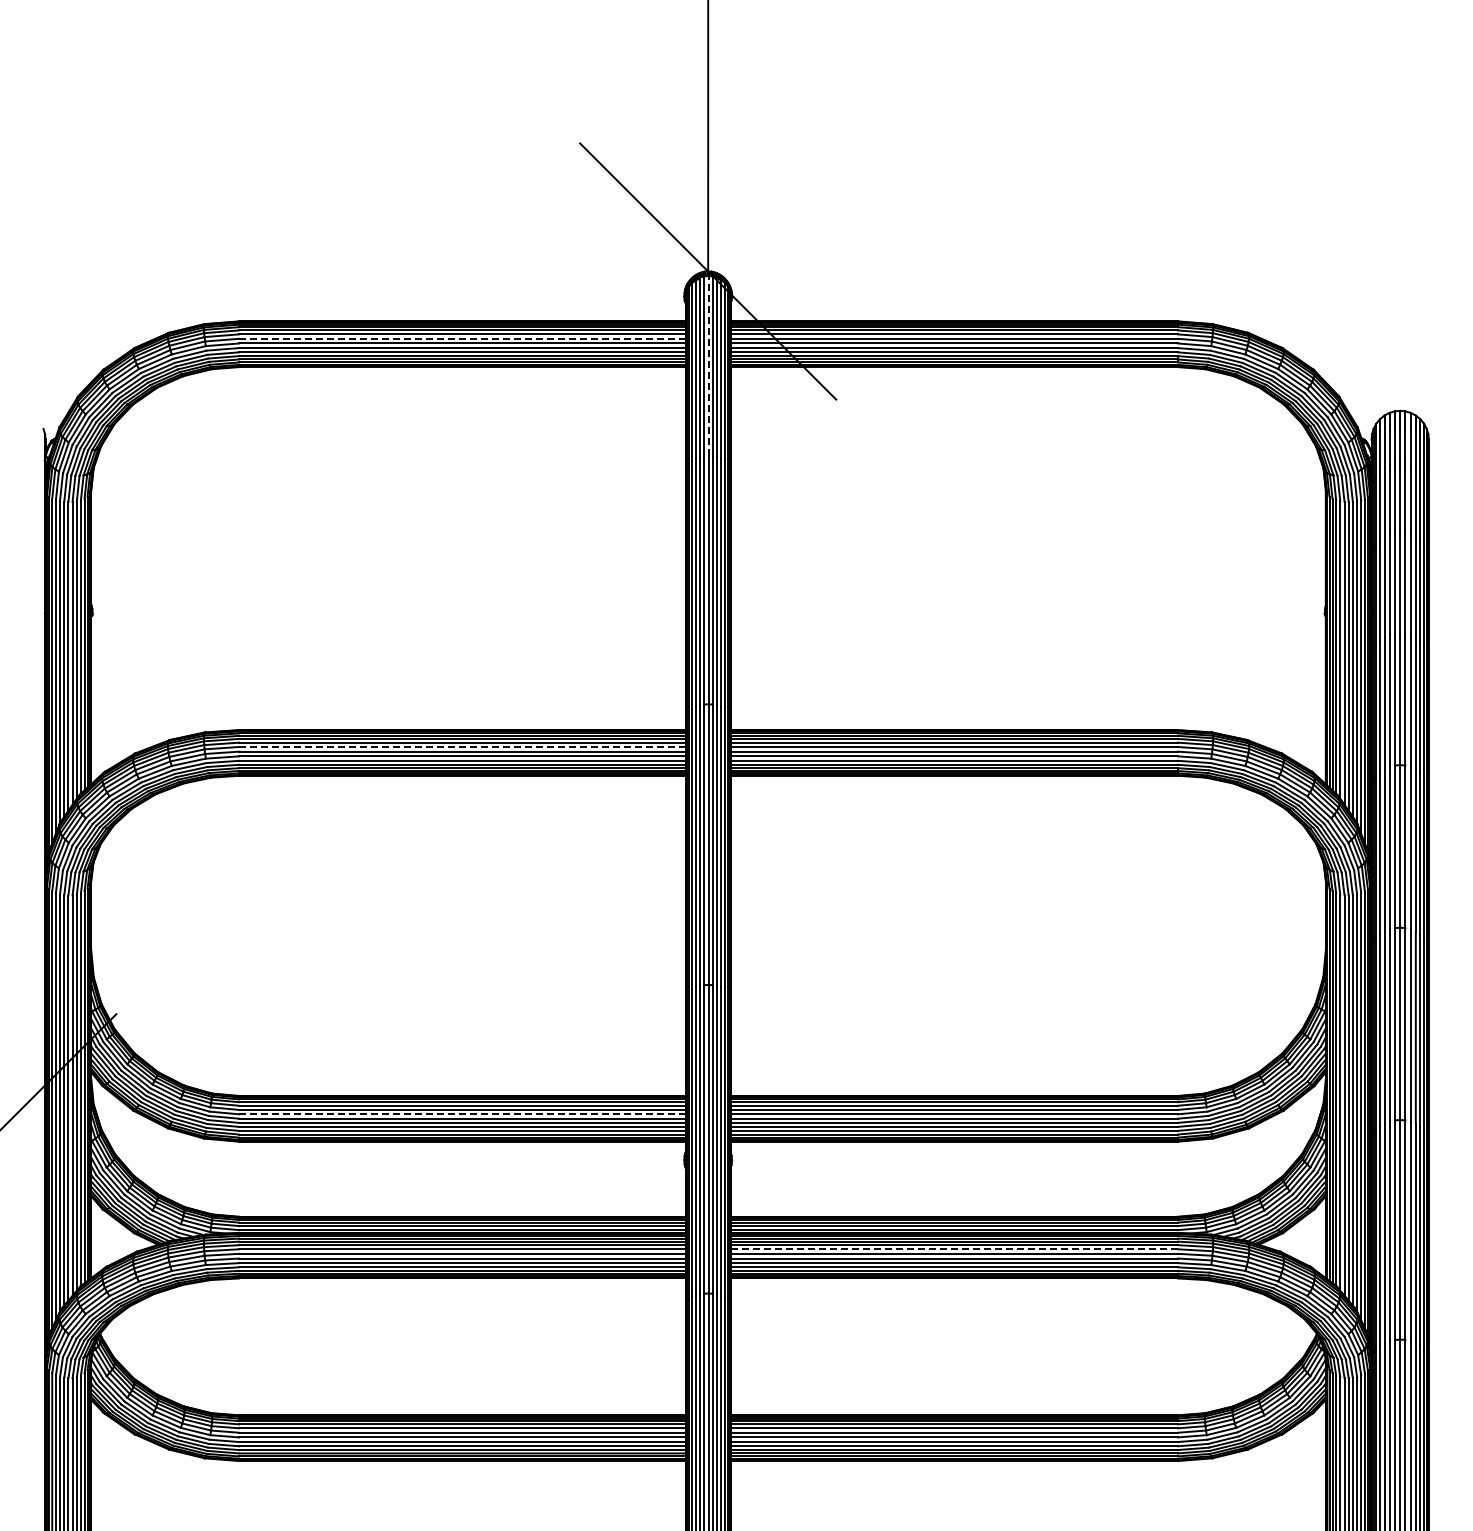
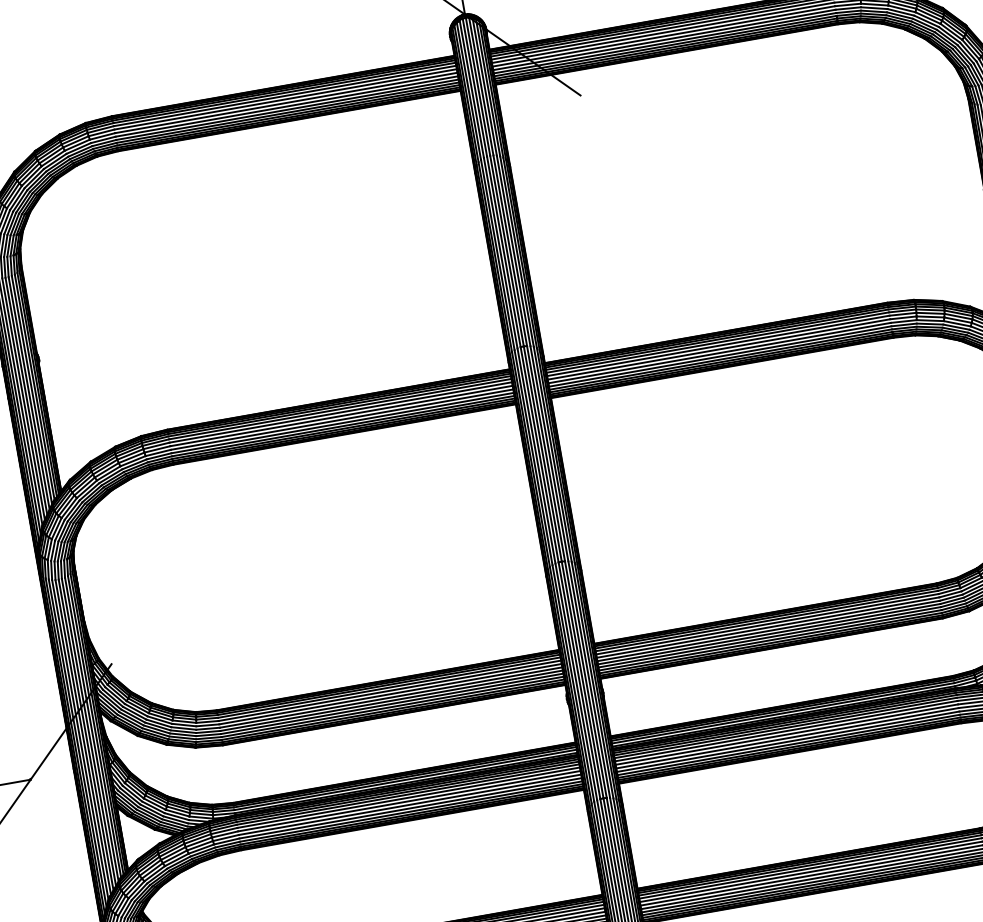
line: (462, 338) -> (285, 99), dashed -> solid
line: (708, 365) -> (477, 86), dashed -> solid
line: (462, 747) -> (340, 412), dashed -> solid
line: (462, 1114) -> (390, 694), dashed -> solid
line: (955, 1249) -> (786, 731), dashed -> solid

